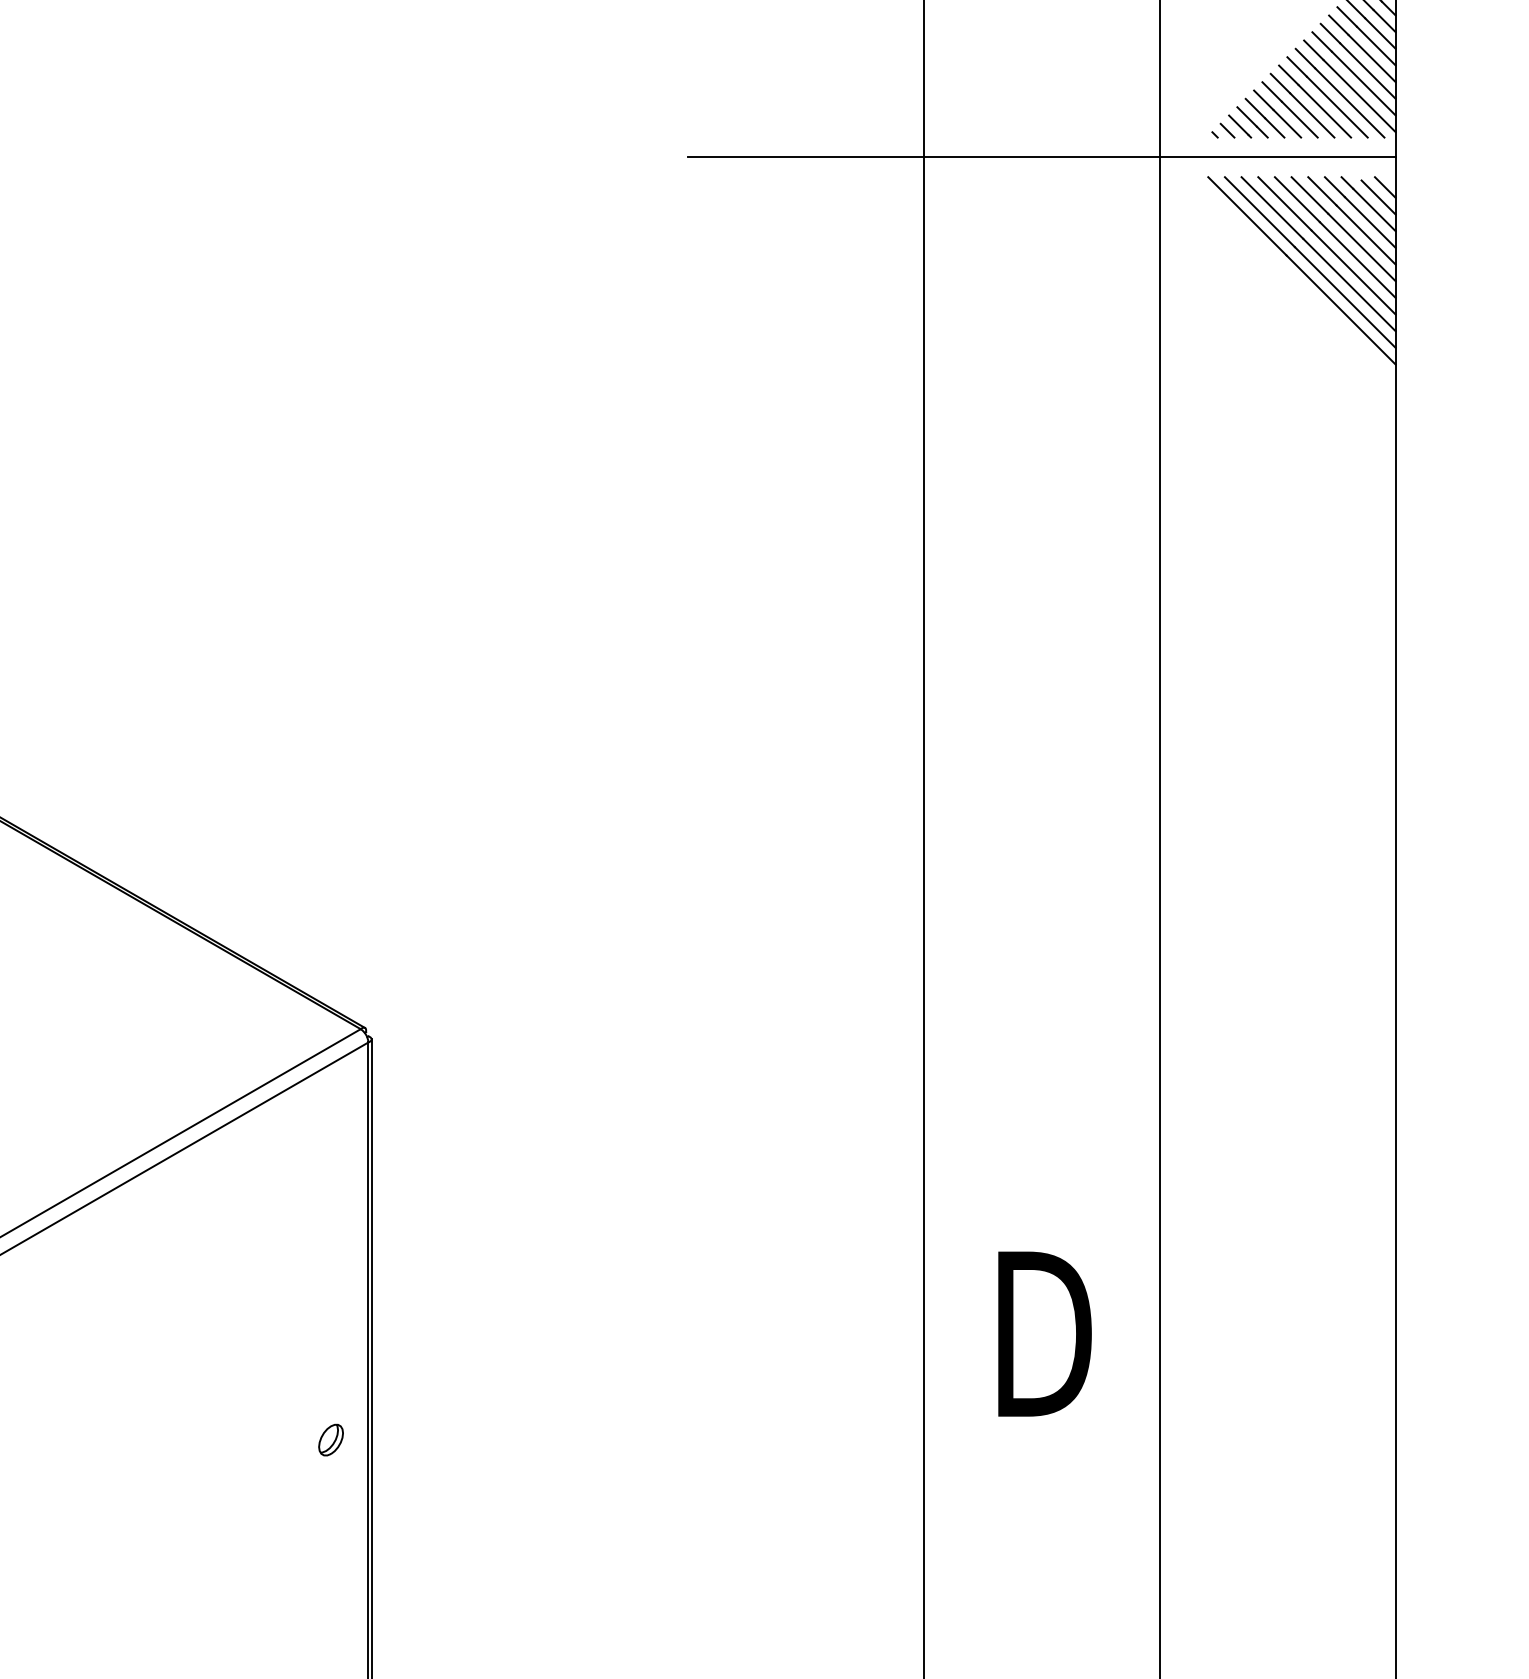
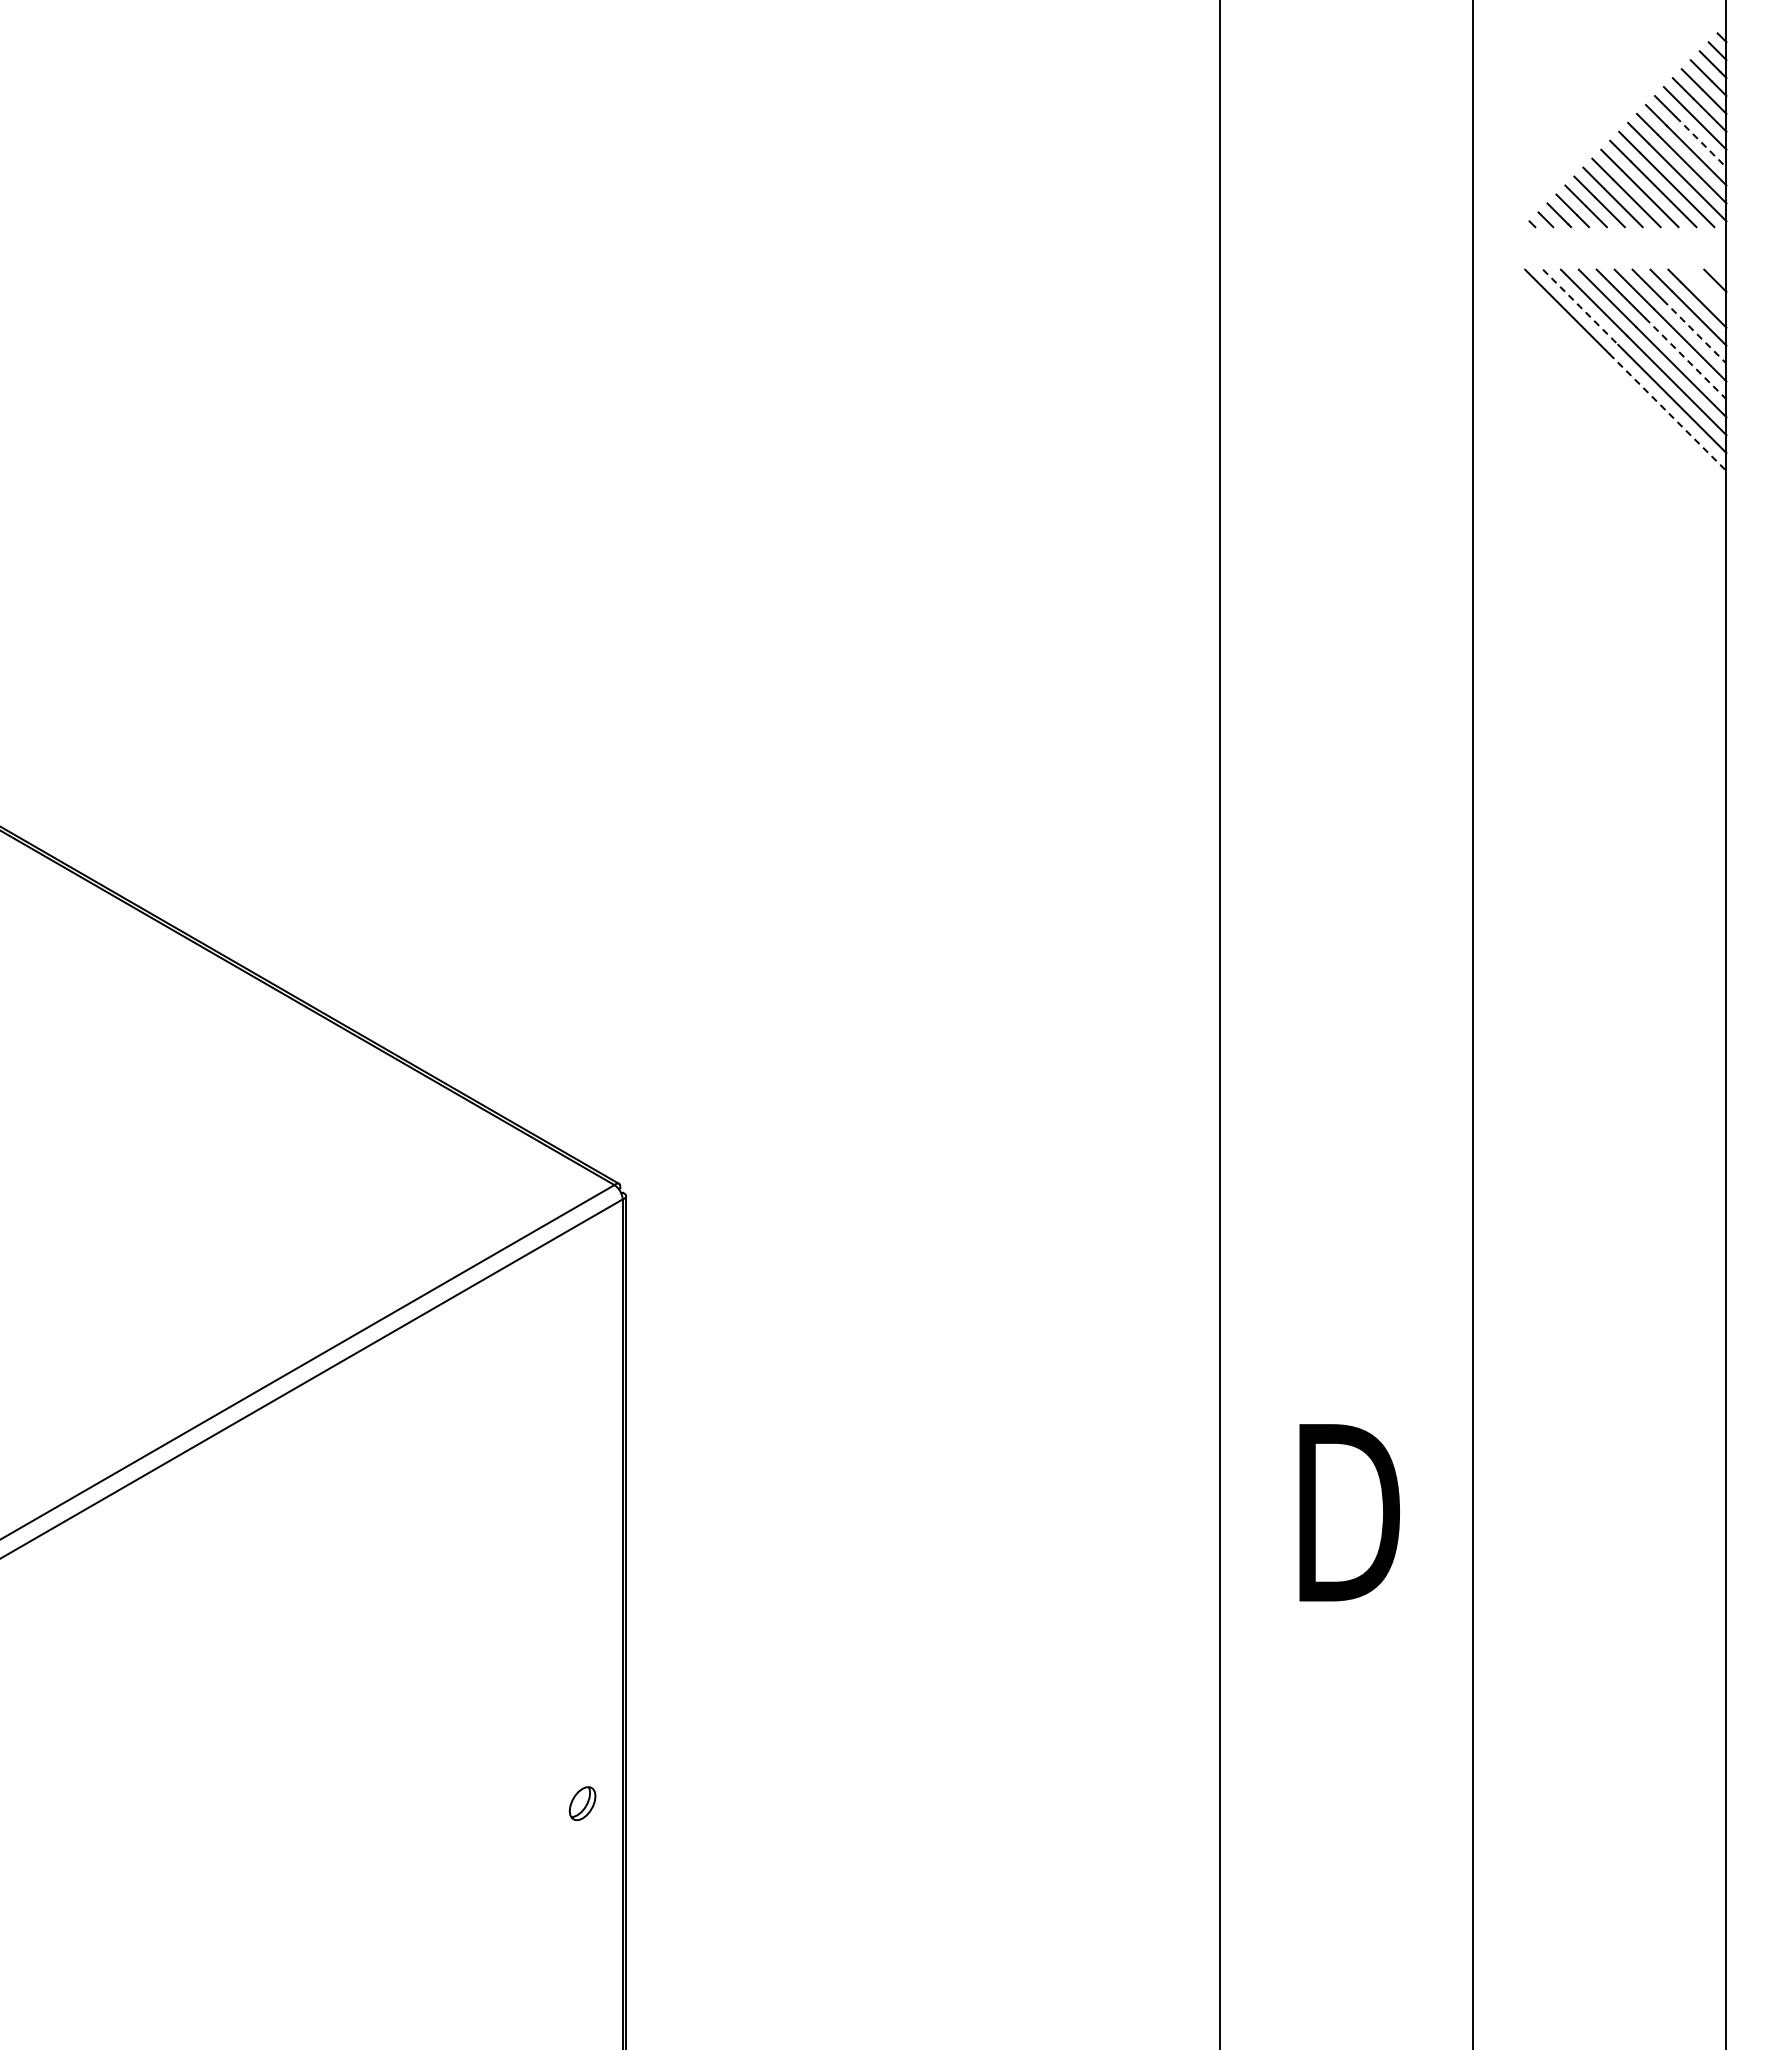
line: (1372, 58) -> (1701, 142), solid -> dashed
line: (1042, 157) -> (1346, 248), removed
line: (1378, 197) -> (1707, 291), removed
line: (1259, 212) -> (1580, 307), solid -> dashed
line: (1365, 234) -> (1694, 331), solid -> dashed
line: (1357, 259) -> (1685, 358), solid -> dashed
line: (1340, 310) -> (1667, 412), solid -> dashed
part: (330, 1439) -> (582, 1803), moved

